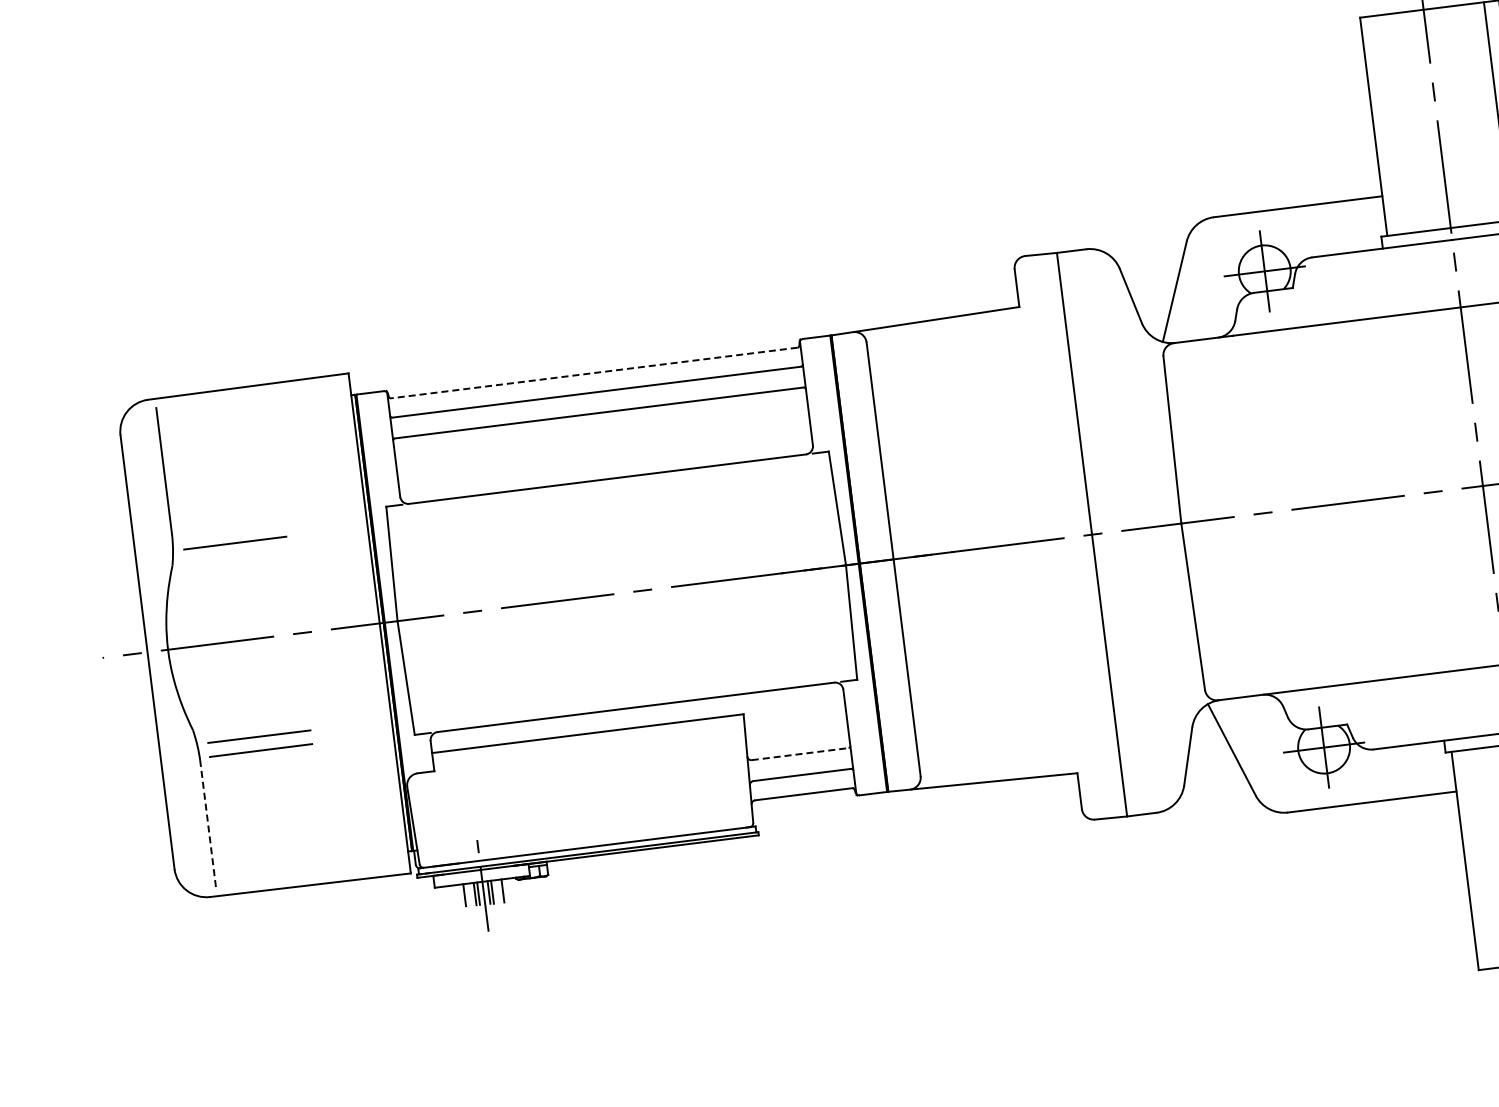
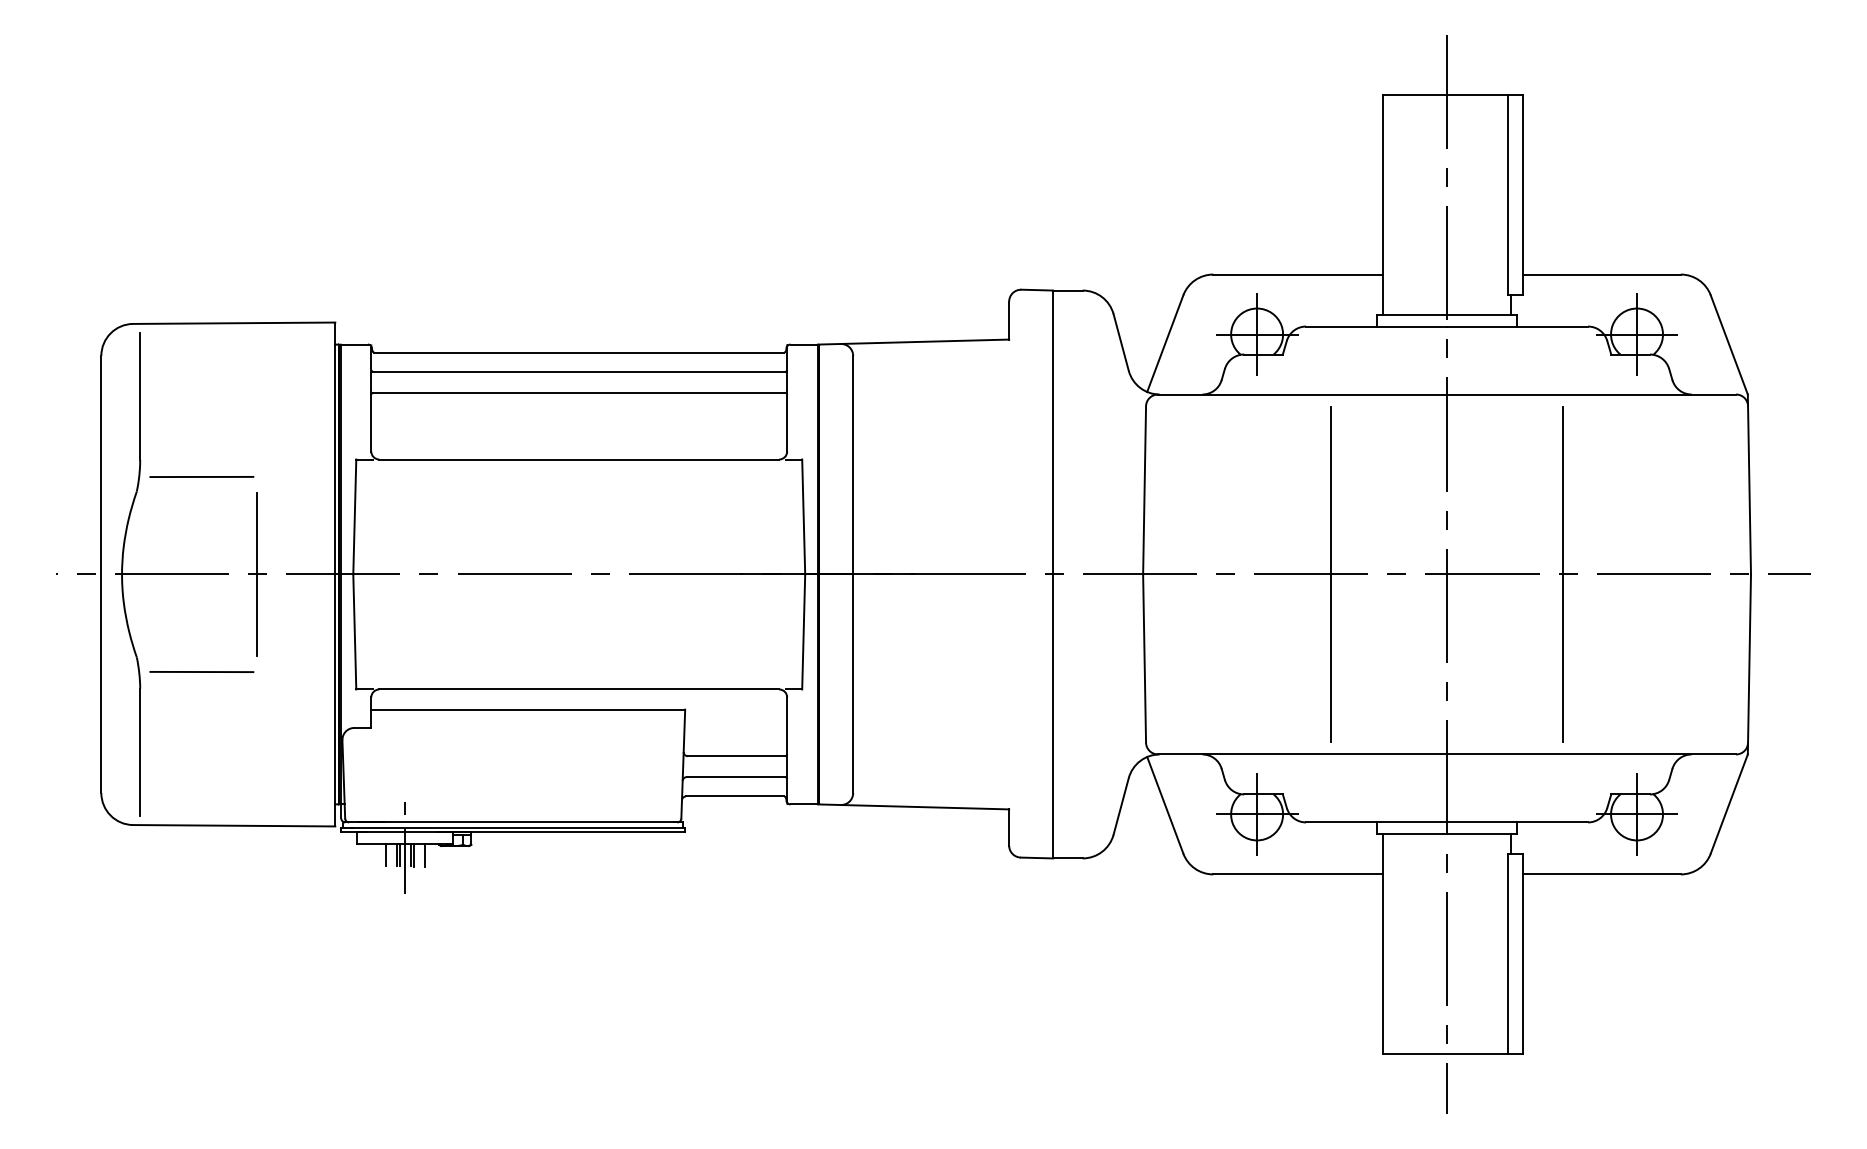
line: (594, 372) -> (579, 352), dashed -> solid
line: (1368, 500) -> (1331, 574), added
line: (302, 633) -> (257, 574), added
line: (260, 750) -> (201, 685), removed
line: (800, 754) -> (736, 756), dashed -> solid
line: (208, 824) -> (140, 752), dashed -> solid

